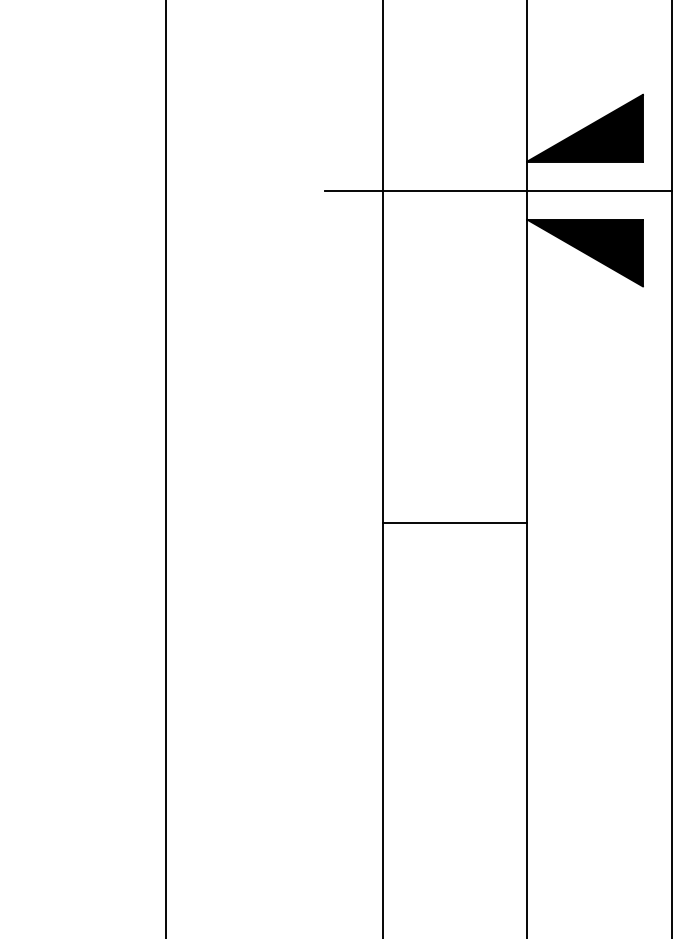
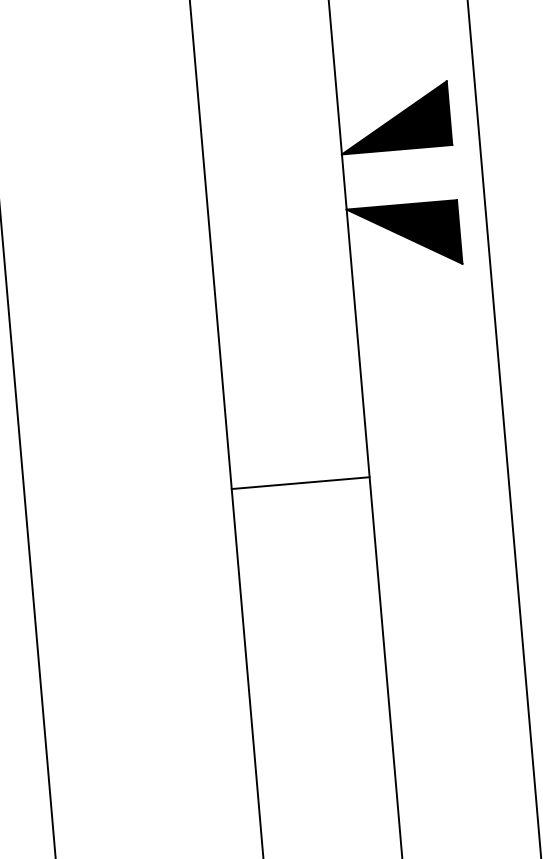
line: (497, 190) -> (316, 184), removed
line: (454, 523) -> (300, 483), moved

